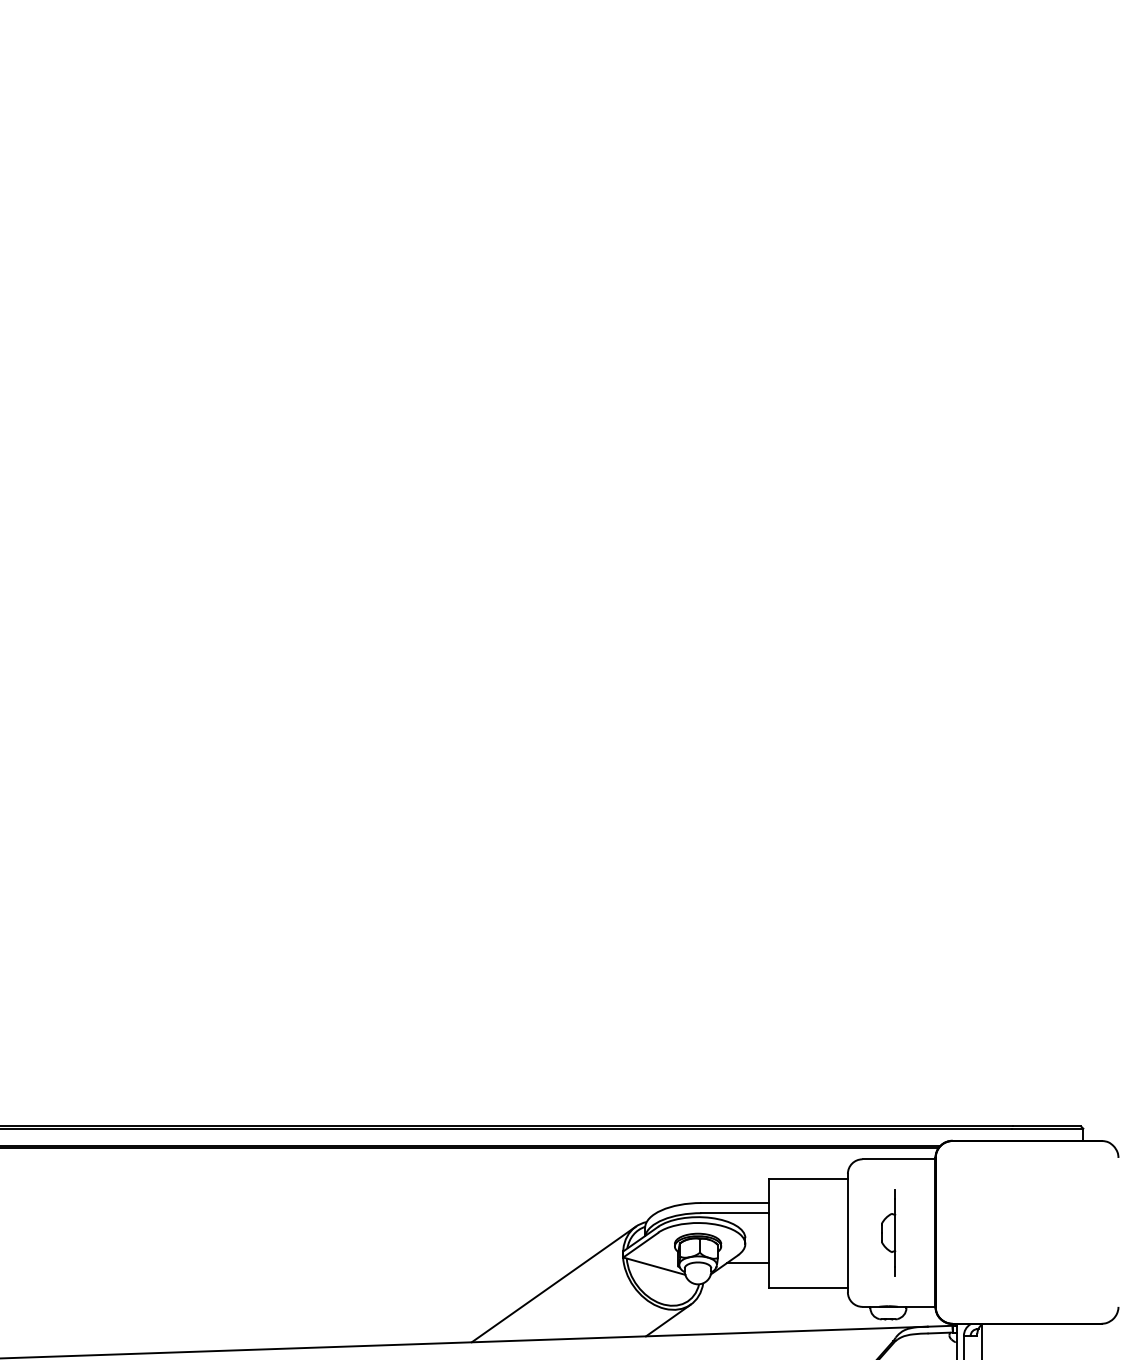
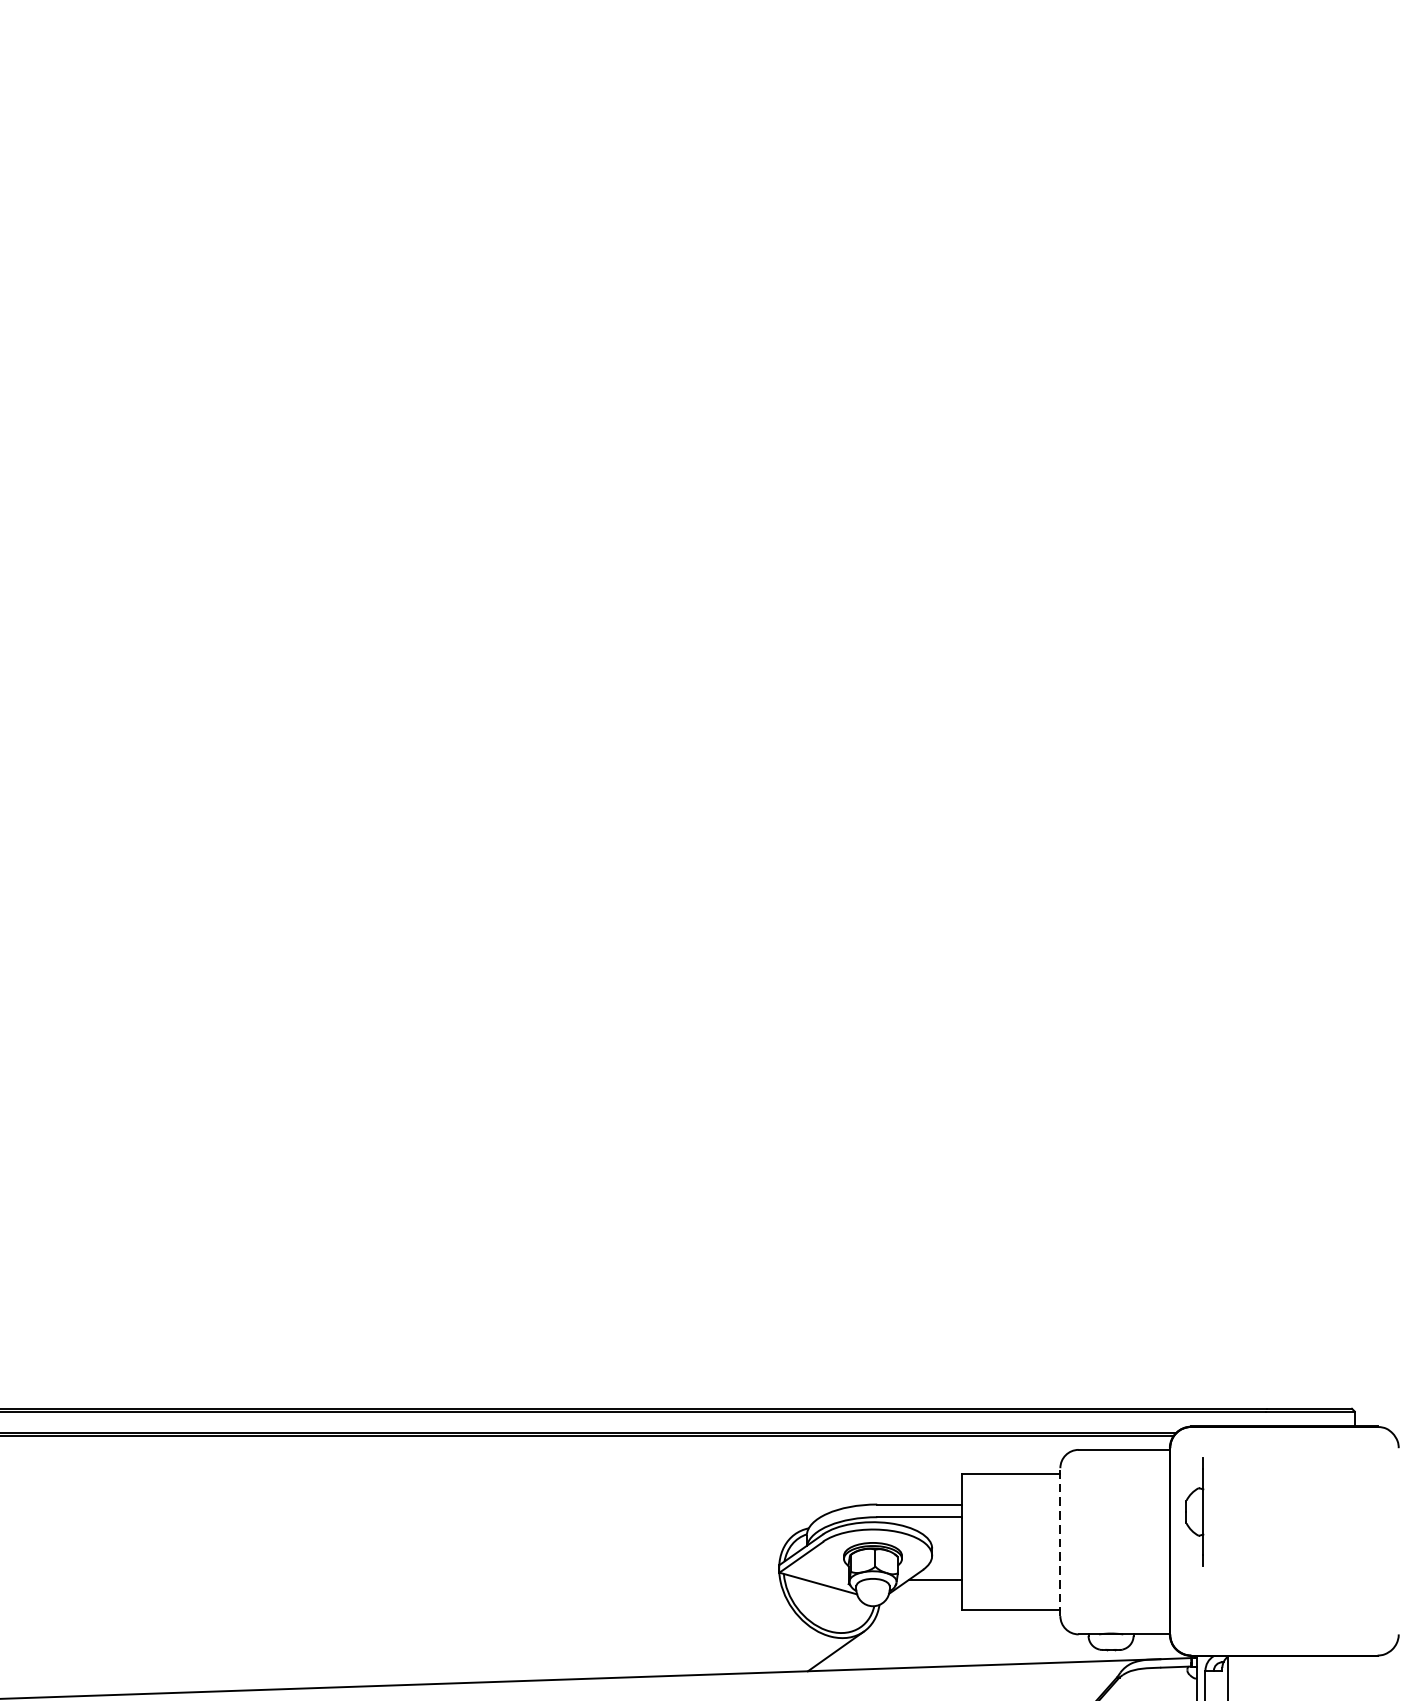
line: (847, 1232) -> (1059, 1541), solid -> dashed
part: (888, 1232) -> (1194, 1511), moved
line: (553, 1284) -> (692, 1606), removed

